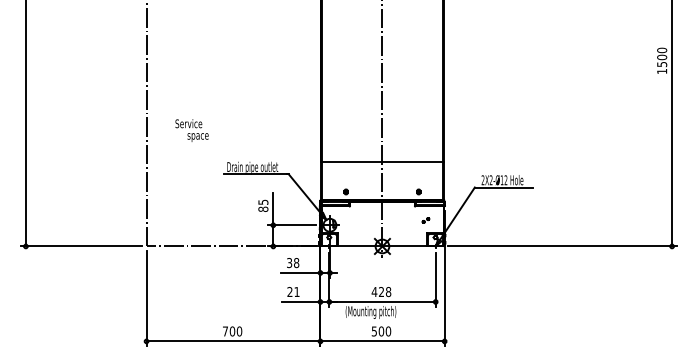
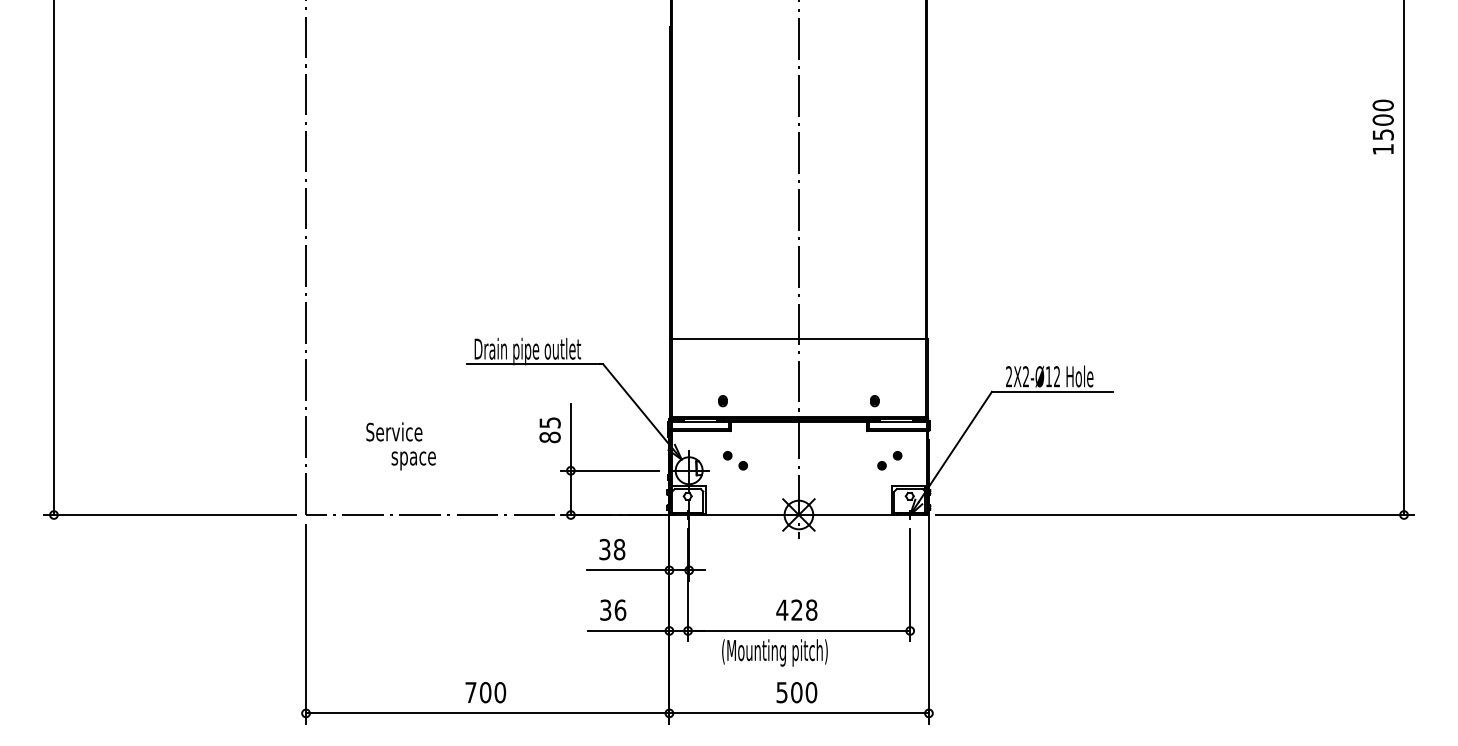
text: (191, 130) -> (399, 446), moved
part: (351, 220) -> (734, 460), added
part: (425, 220) -> (888, 460), size x1.67
text: (293, 292) -> (613, 611), 21 -> 36

